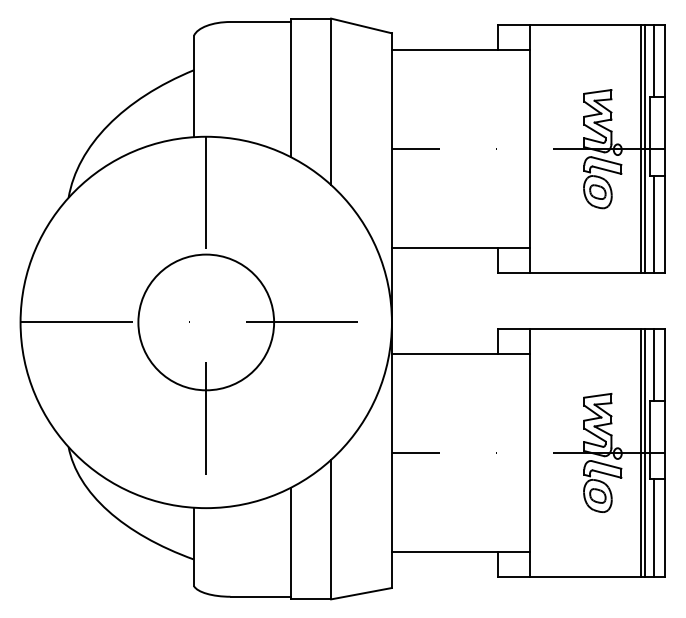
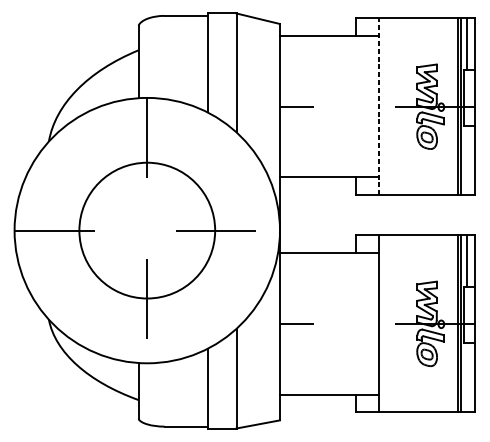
line: (530, 149) -> (378, 107), solid -> dashed
line: (653, 223) -> (466, 159), removed
circle: (206, 322) -> (147, 230), size x1.4
line: (653, 527) -> (466, 377), removed

